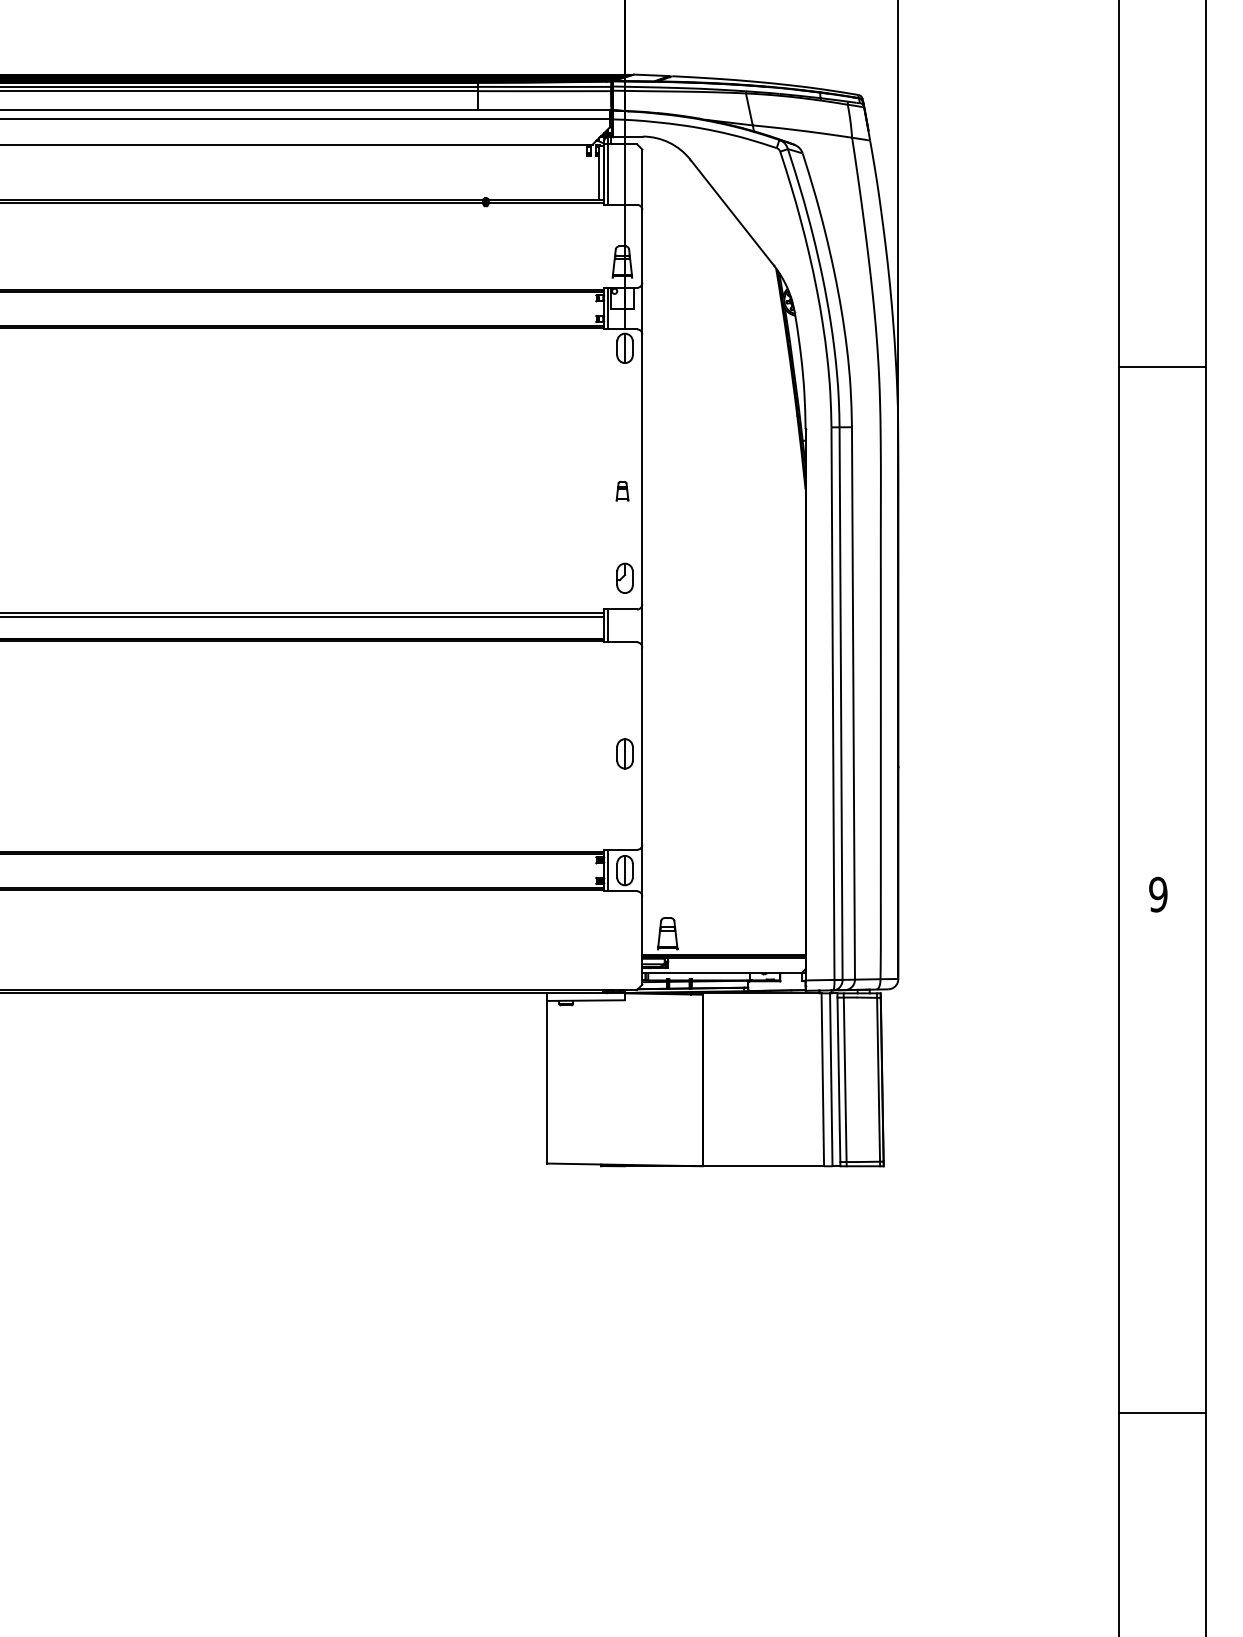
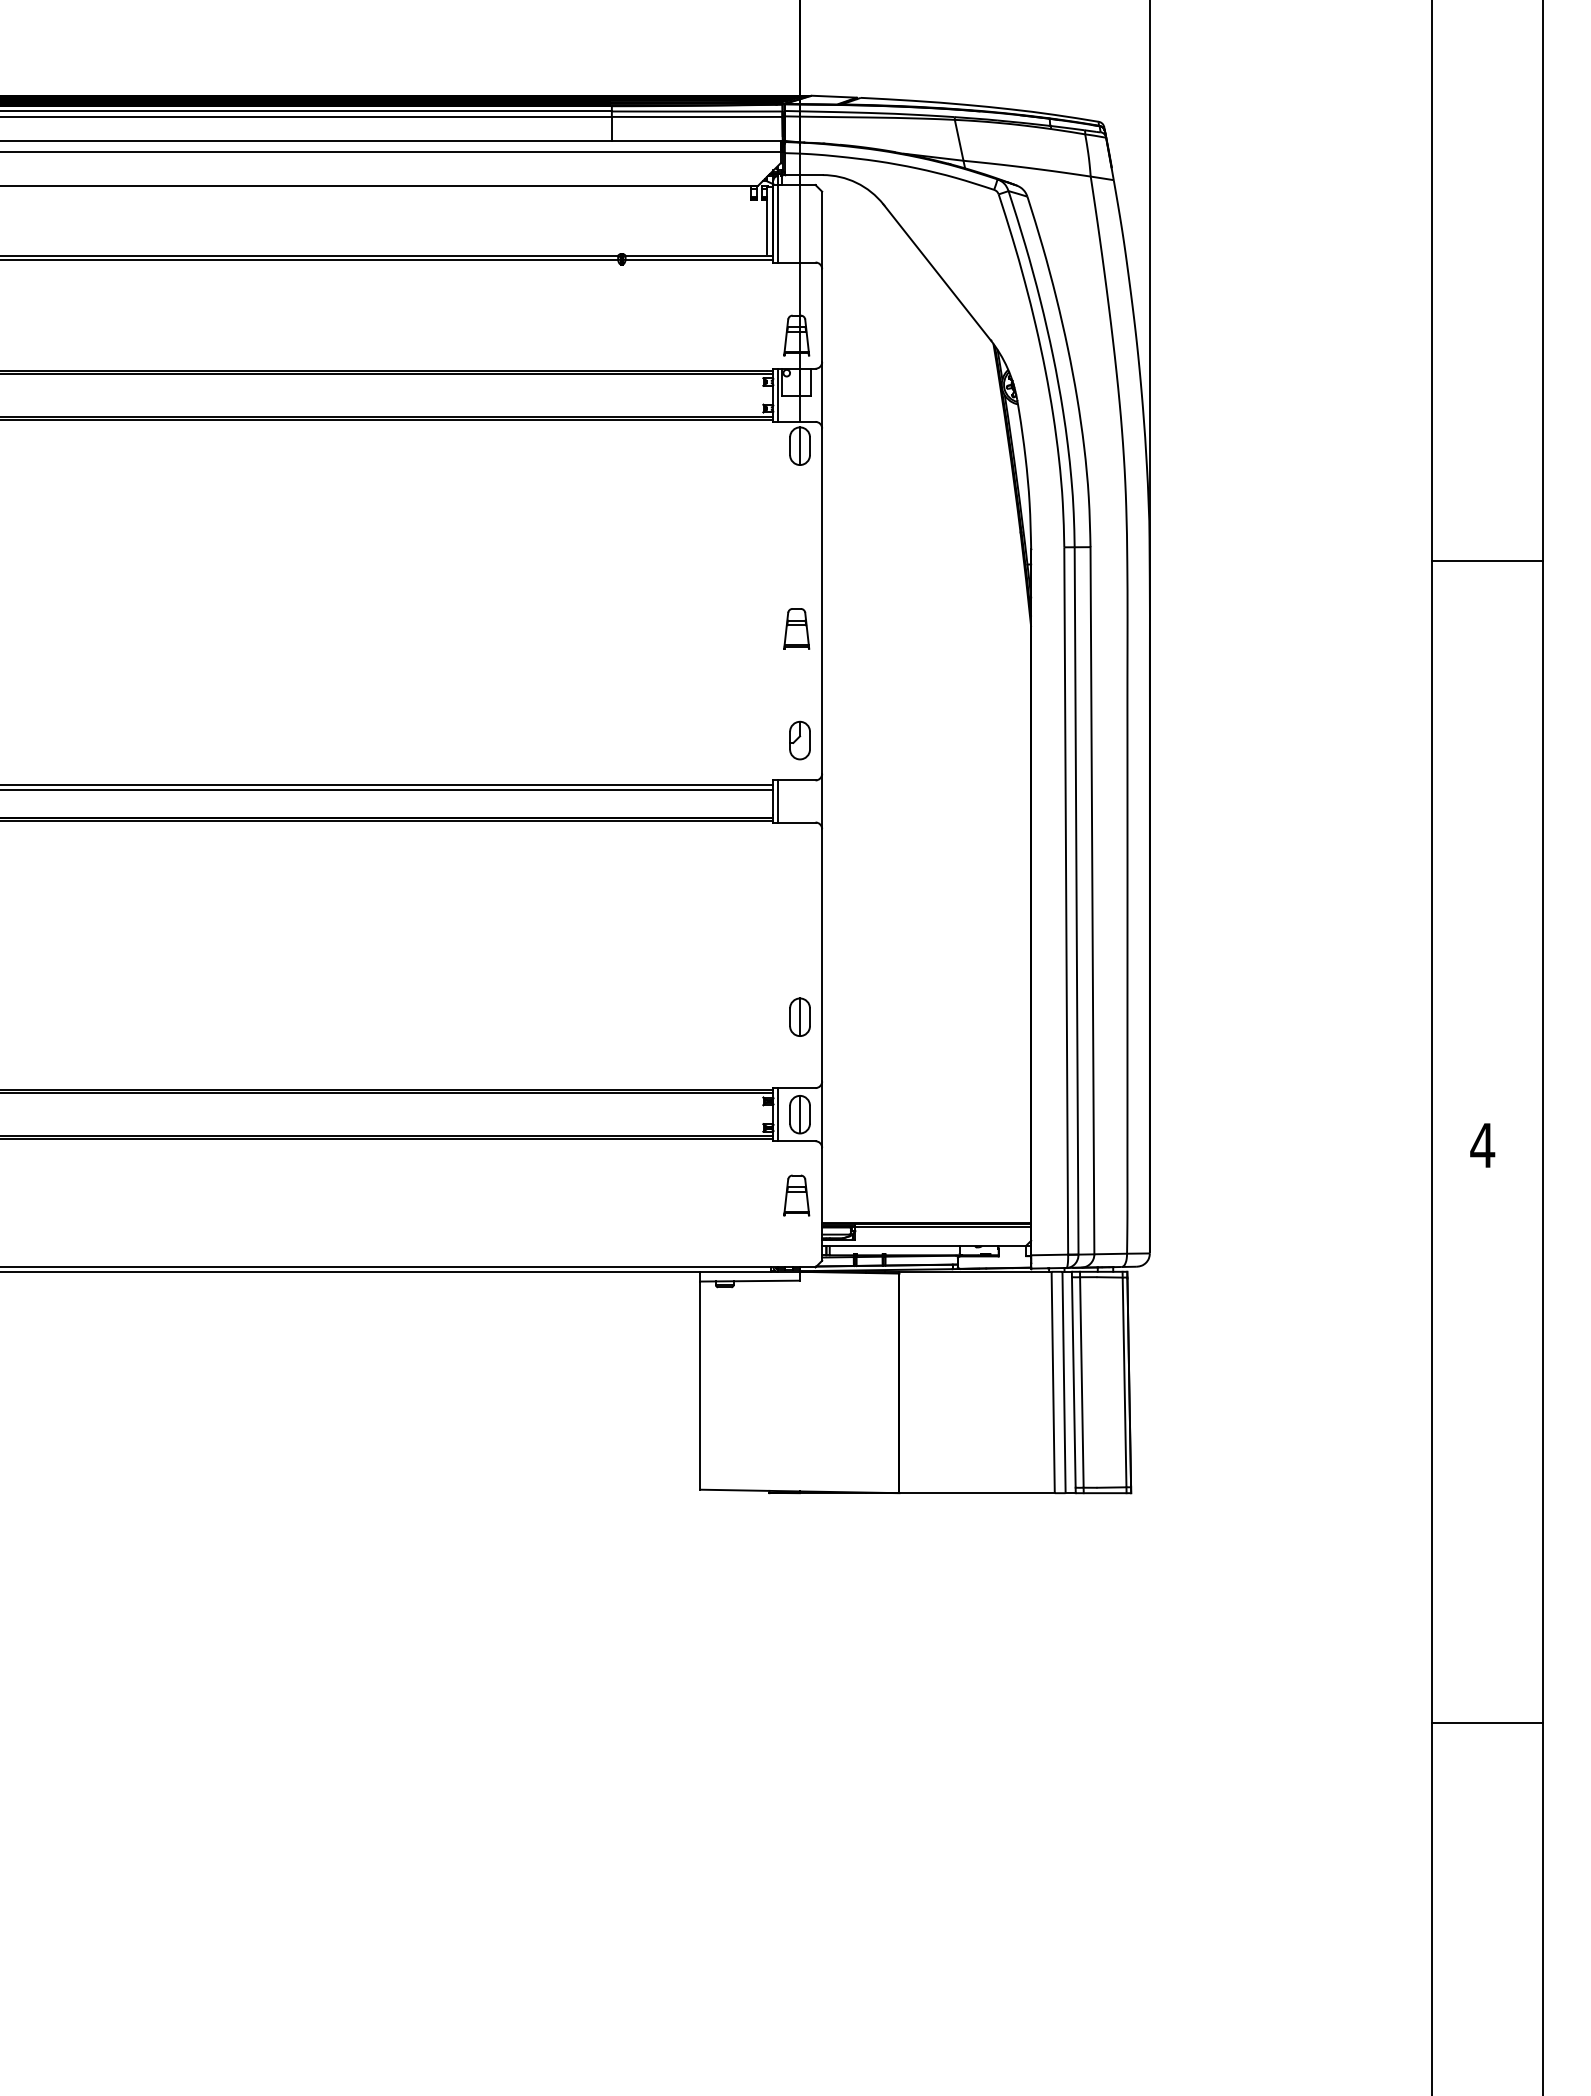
line: (1162, 367) -> (1487, 561), moved
part: (622, 490) -> (796, 628), size x1.67
part: (624, 753) -> (799, 1016), moved
text: (1158, 894) -> (1482, 1145), 9 -> 4
part: (667, 933) -> (796, 1195), moved
line: (1162, 1413) -> (1487, 1723), moved

